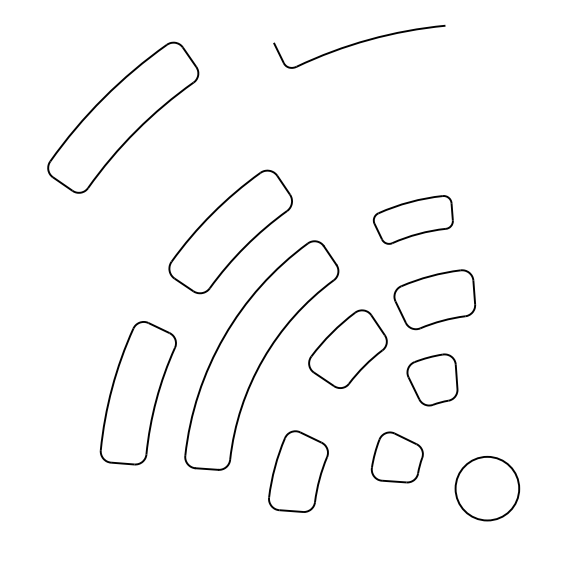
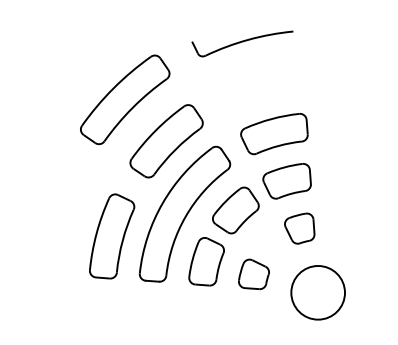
part: (359, 45) -> (242, 43), moved
part: (123, 117) -> (125, 99), moved
part: (413, 220) -> (274, 134), size x1.43
part: (432, 379) -> (299, 228), moved
part: (396, 455) -> (253, 273), moved
part: (298, 471) -> (206, 261), moved
circle: (487, 488) -> (318, 292), size x1.43

